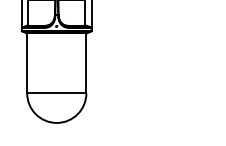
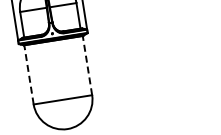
line: (27, 63) -> (29, 74), solid -> dashed
line: (86, 63) -> (87, 65), solid -> dashed

